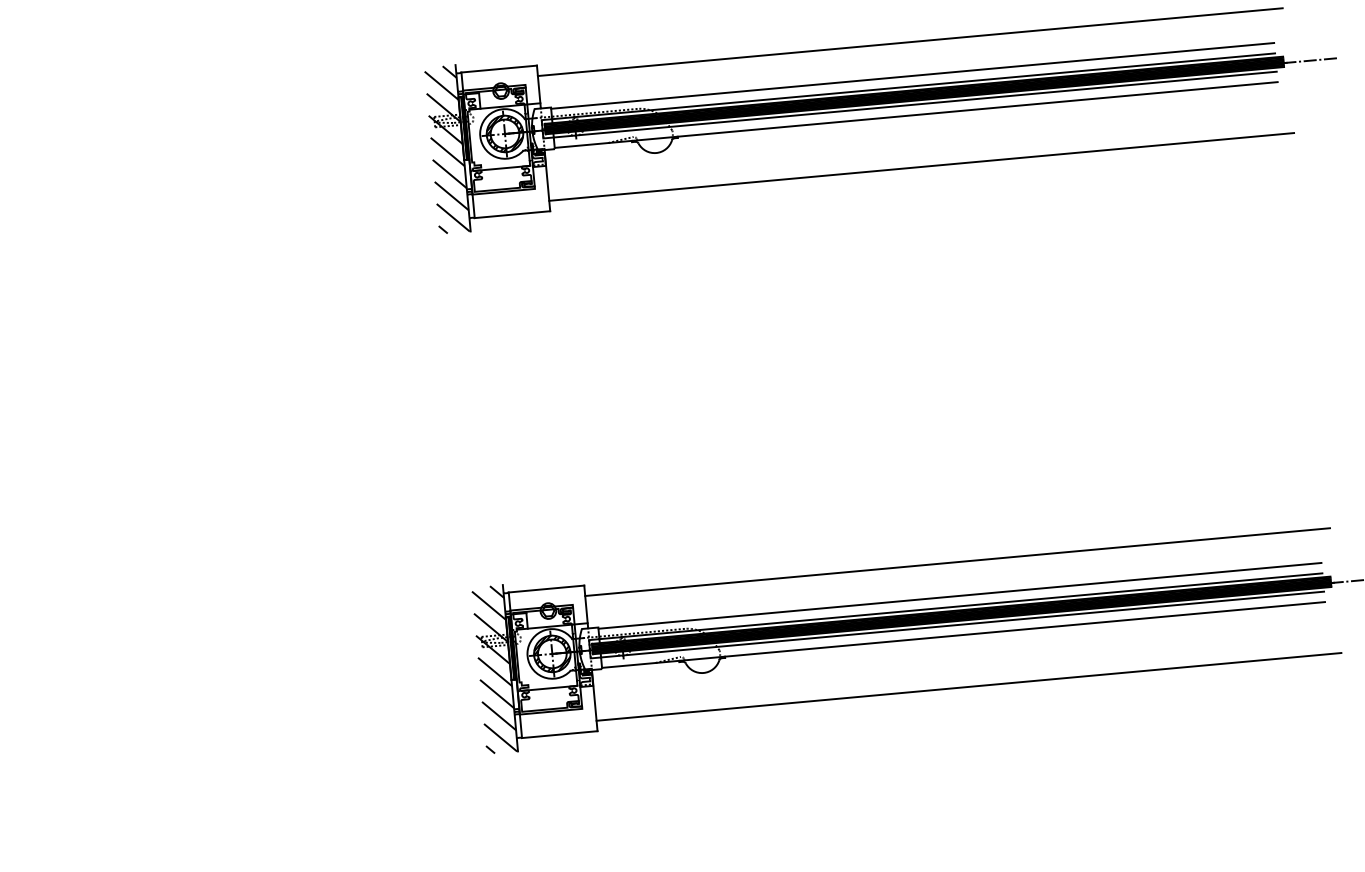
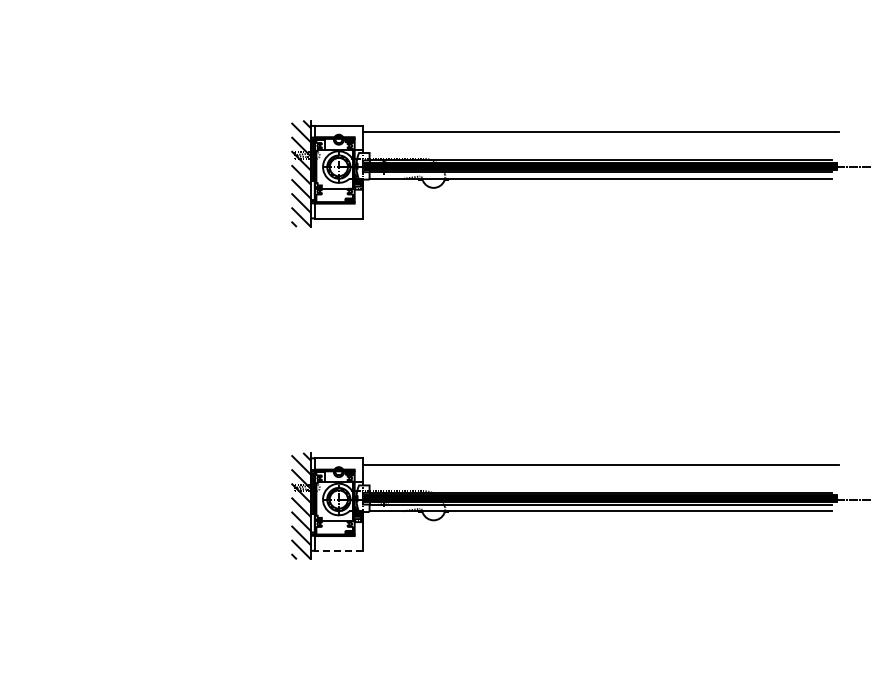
line: (912, 75) -> (600, 153), removed
line: (922, 167) -> (601, 212), removed
line: (959, 596) -> (600, 486), removed
line: (969, 686) -> (601, 544), removed
line: (559, 735) -> (338, 551), solid -> dashed

